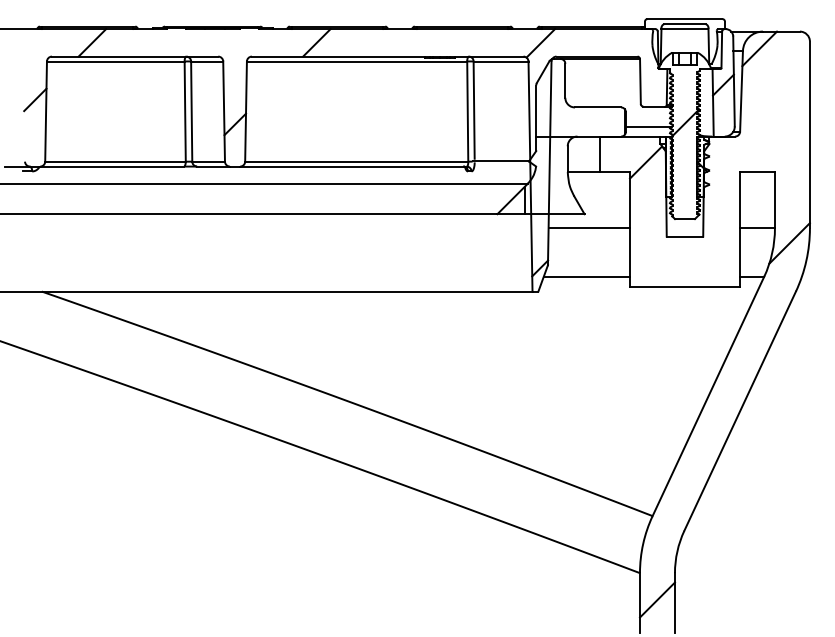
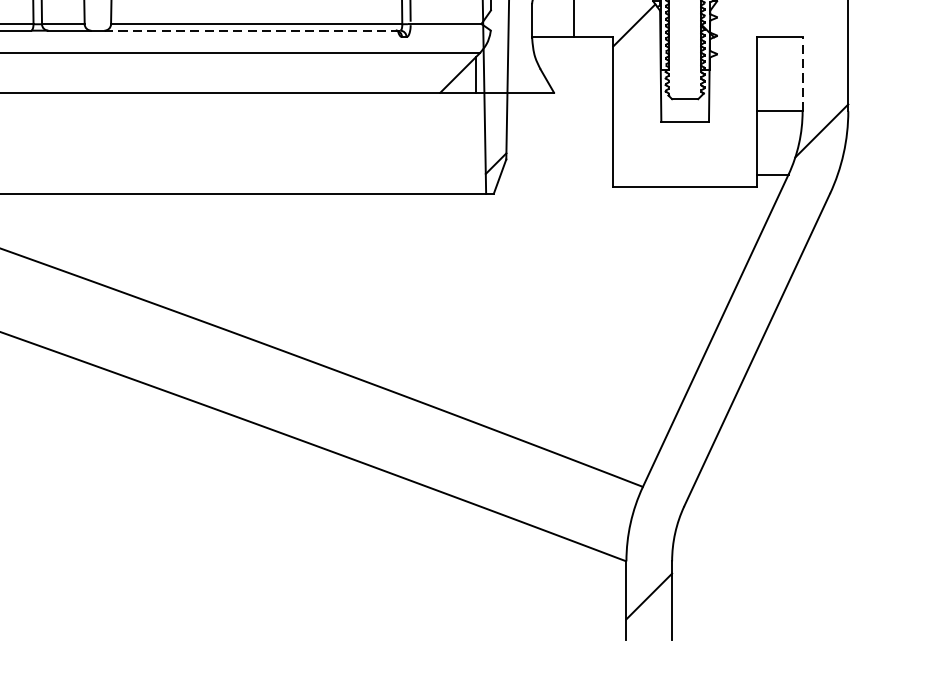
line: (353, 166) -> (252, 30), solid -> dashed
line: (774, 199) -> (802, 73), solid -> dashed
line: (588, 228) -> (559, 111), removed
line: (586, 276) -> (556, 174), removed

